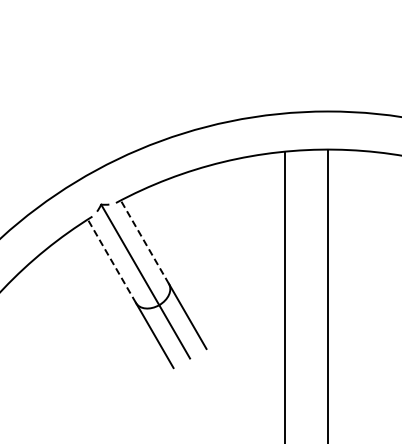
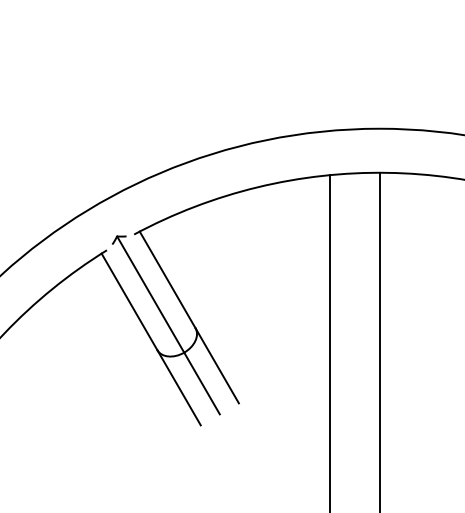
line: (144, 241) -> (167, 279), dashed -> solid
line: (111, 260) -> (129, 301), dashed -> solid

